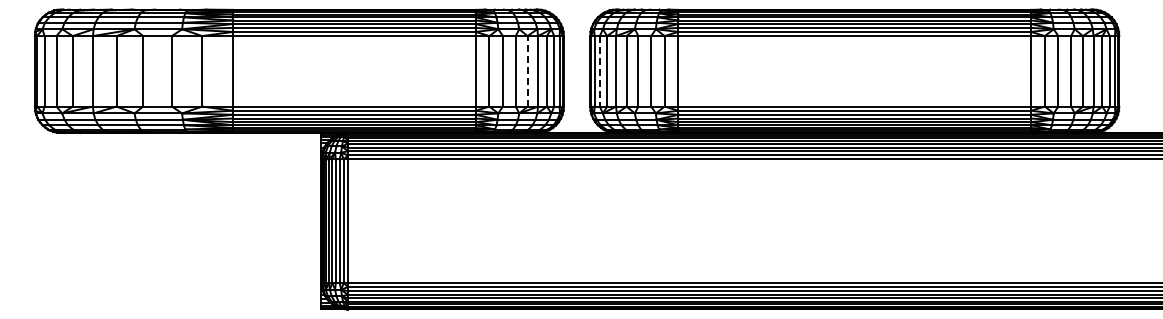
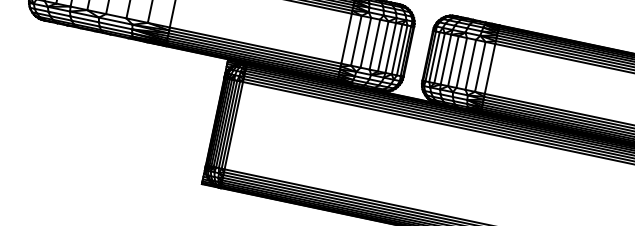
line: (527, 70) -> (383, 45), dashed -> solid
line: (599, 71) -> (434, 57), dashed -> solid

